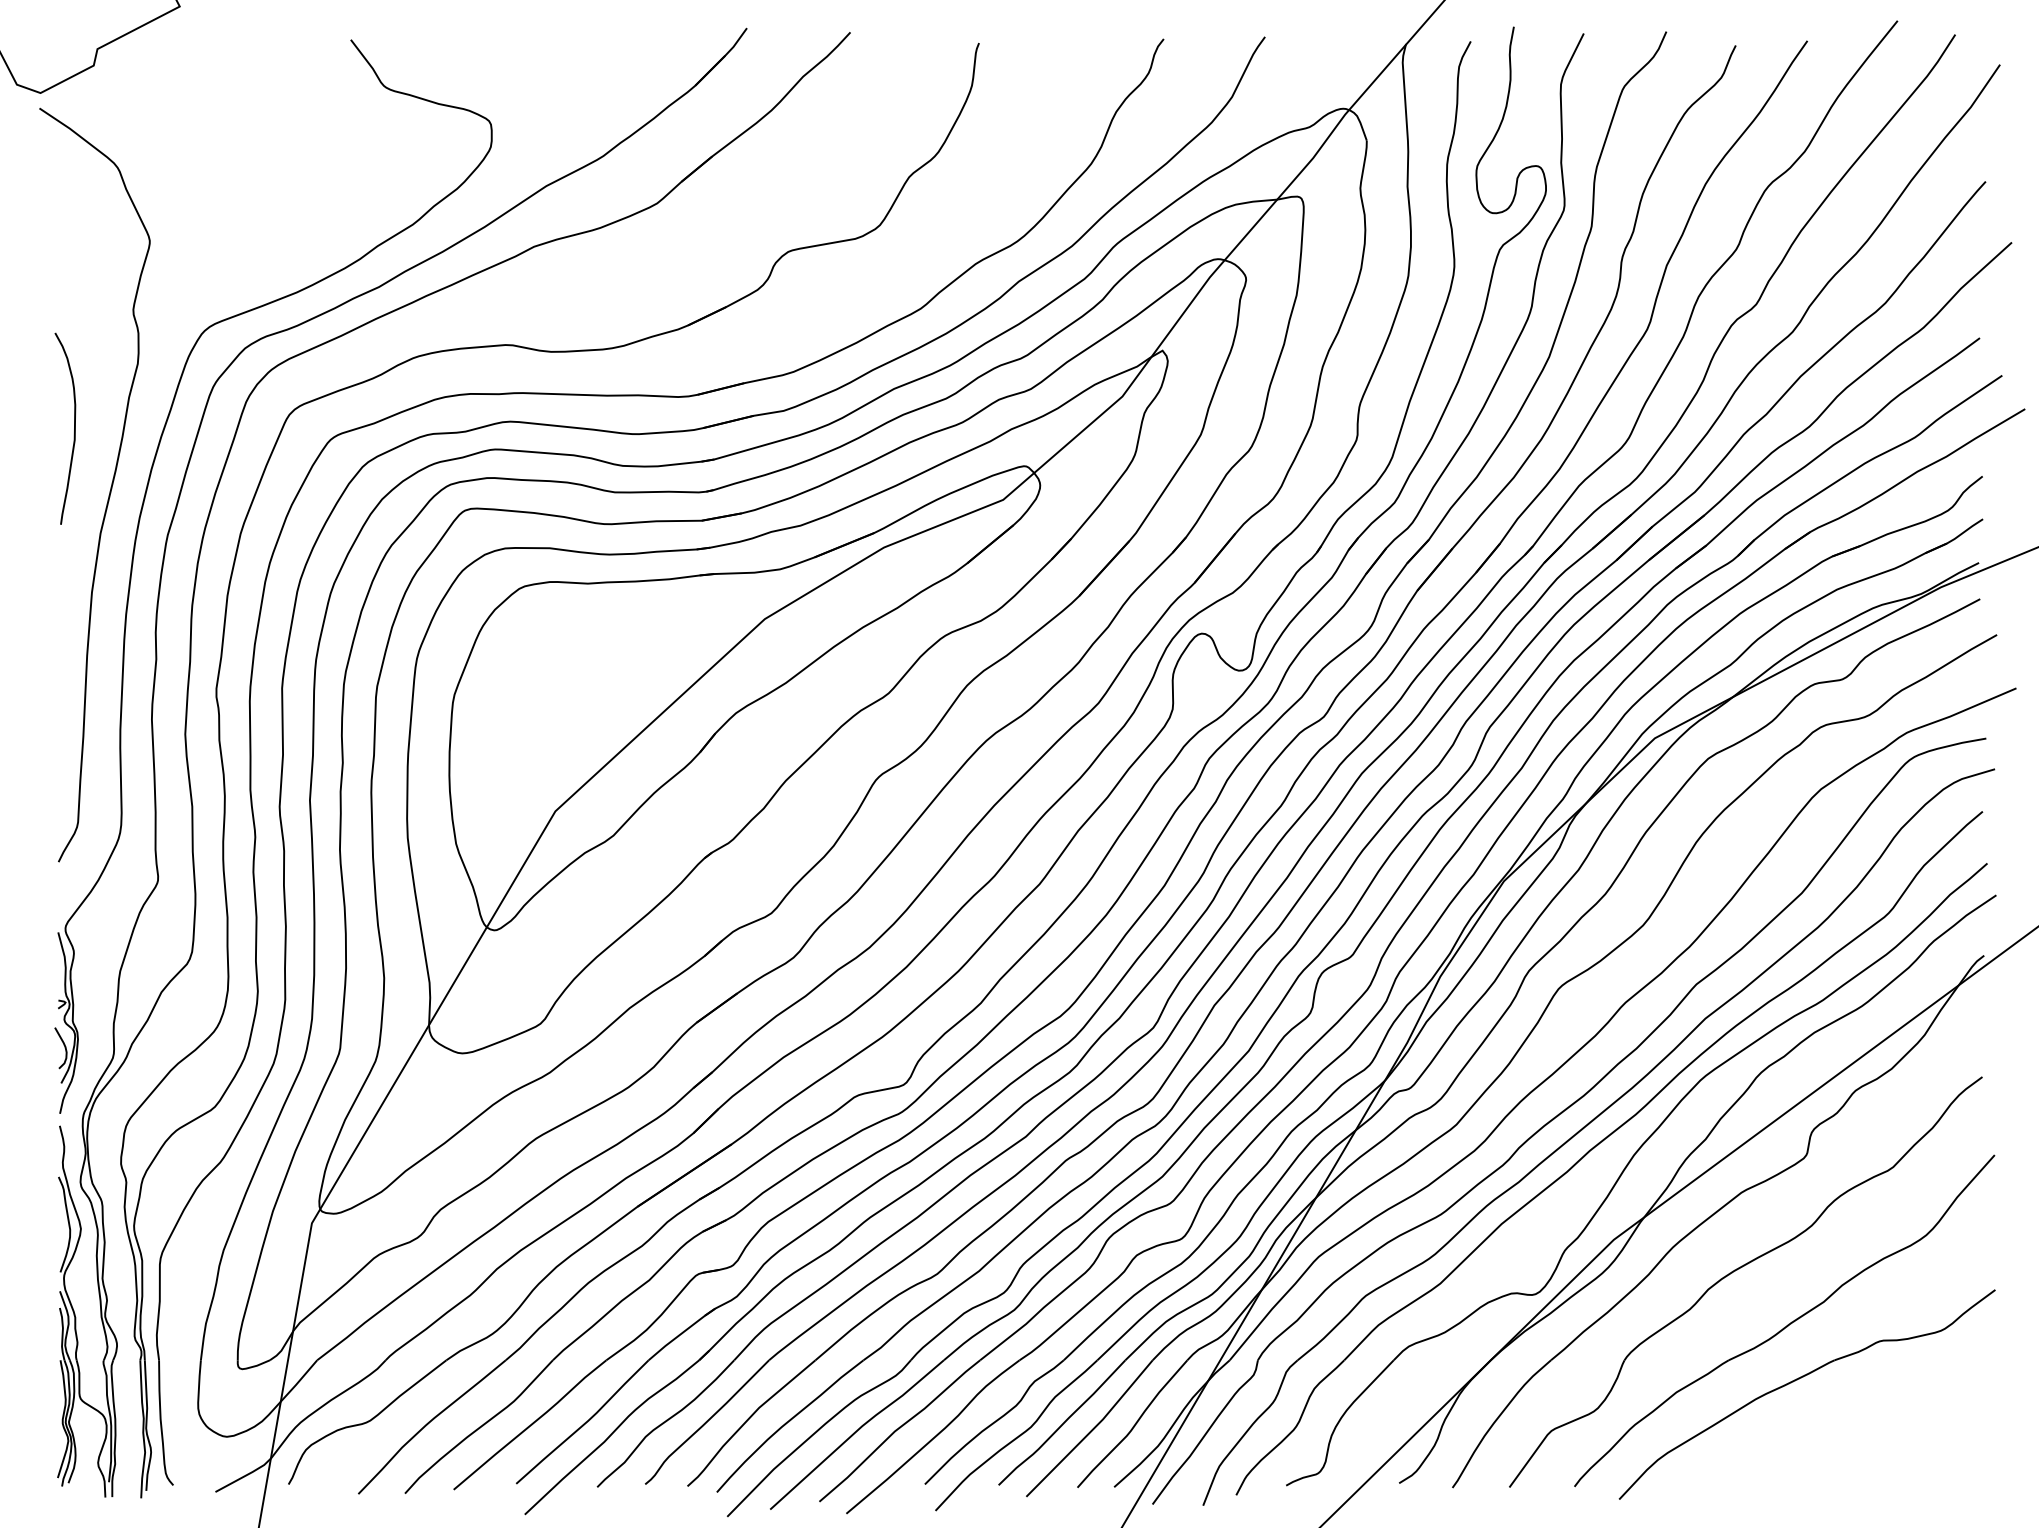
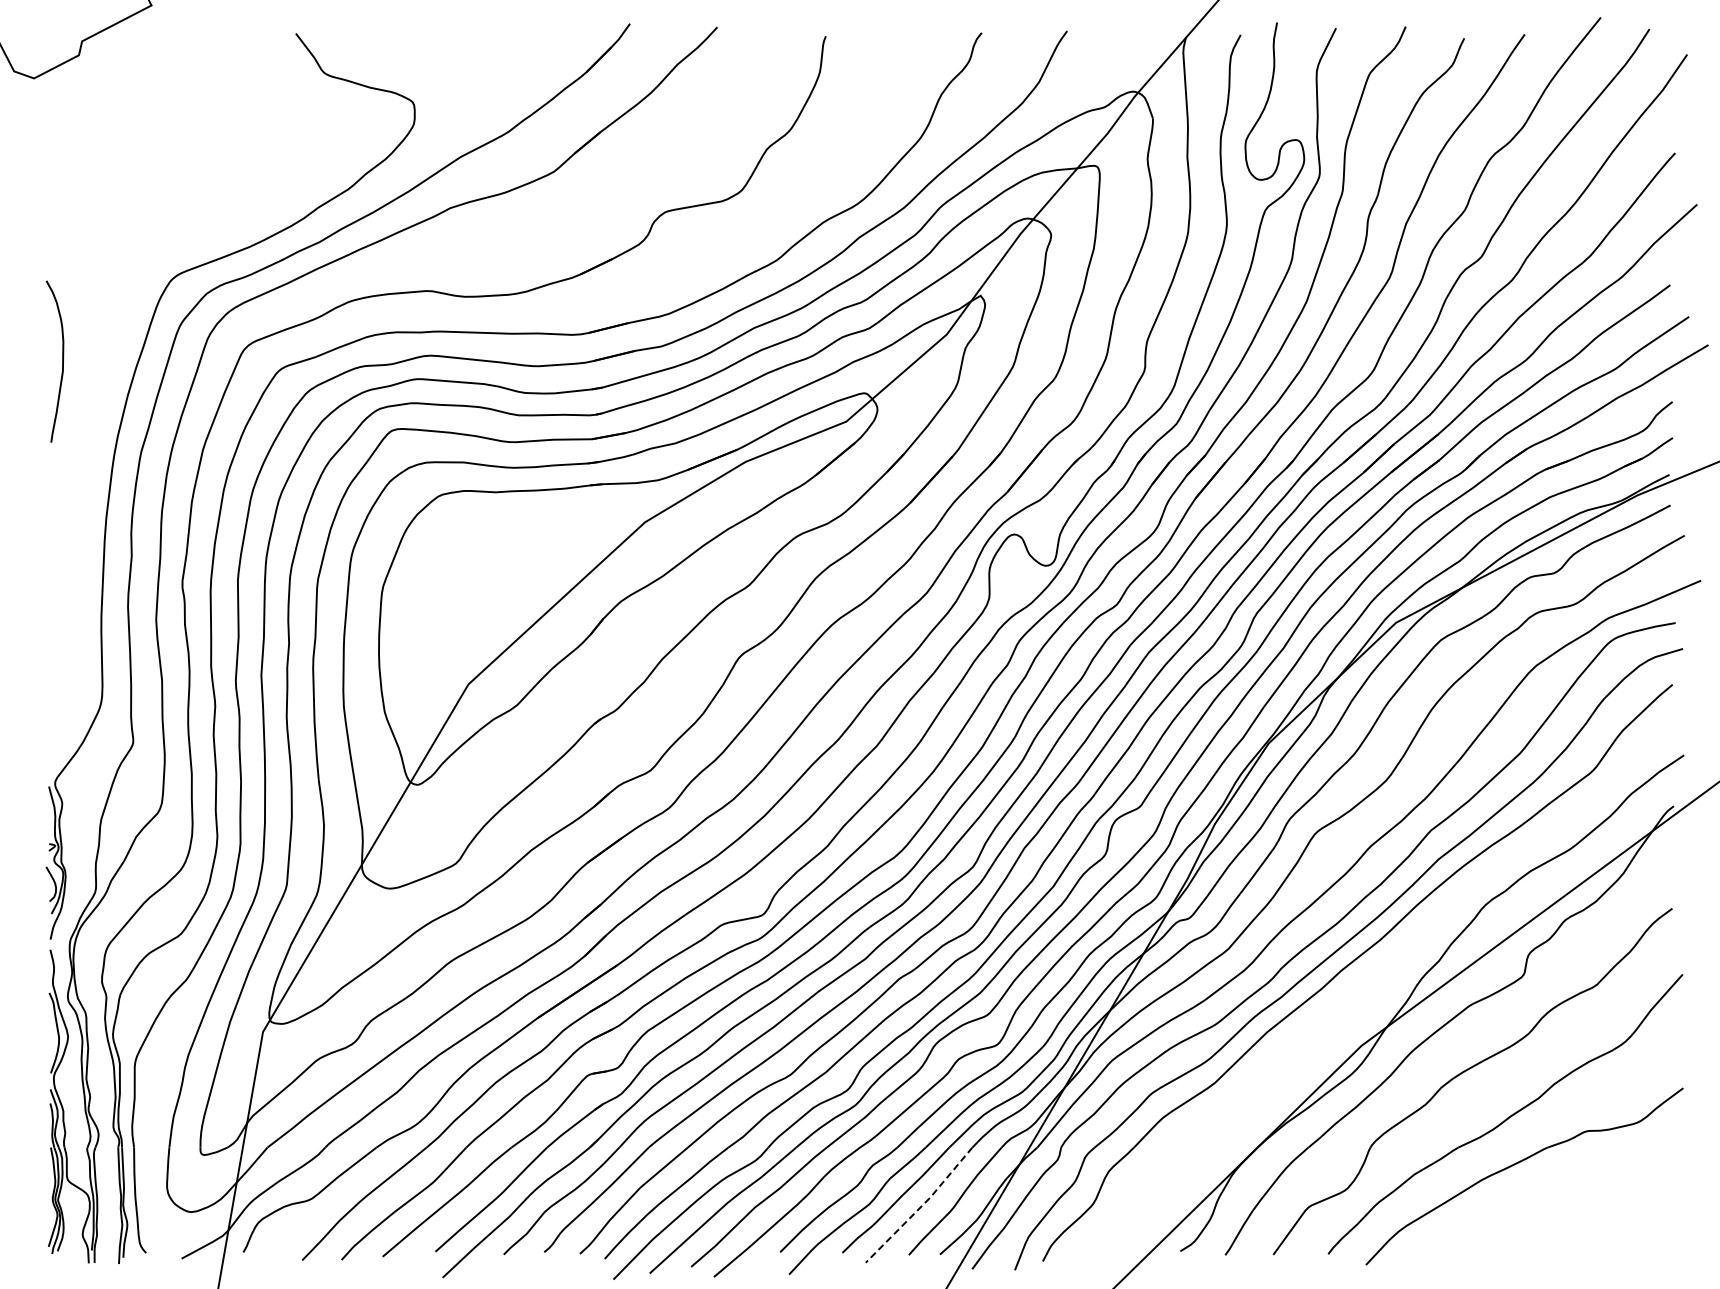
curve: (109, 489) -> (92, 412), removed
part: (1626, 1168) -> (1372, 985), removed
line: (1092, 1430) -> (921, 1206), solid -> dashed

